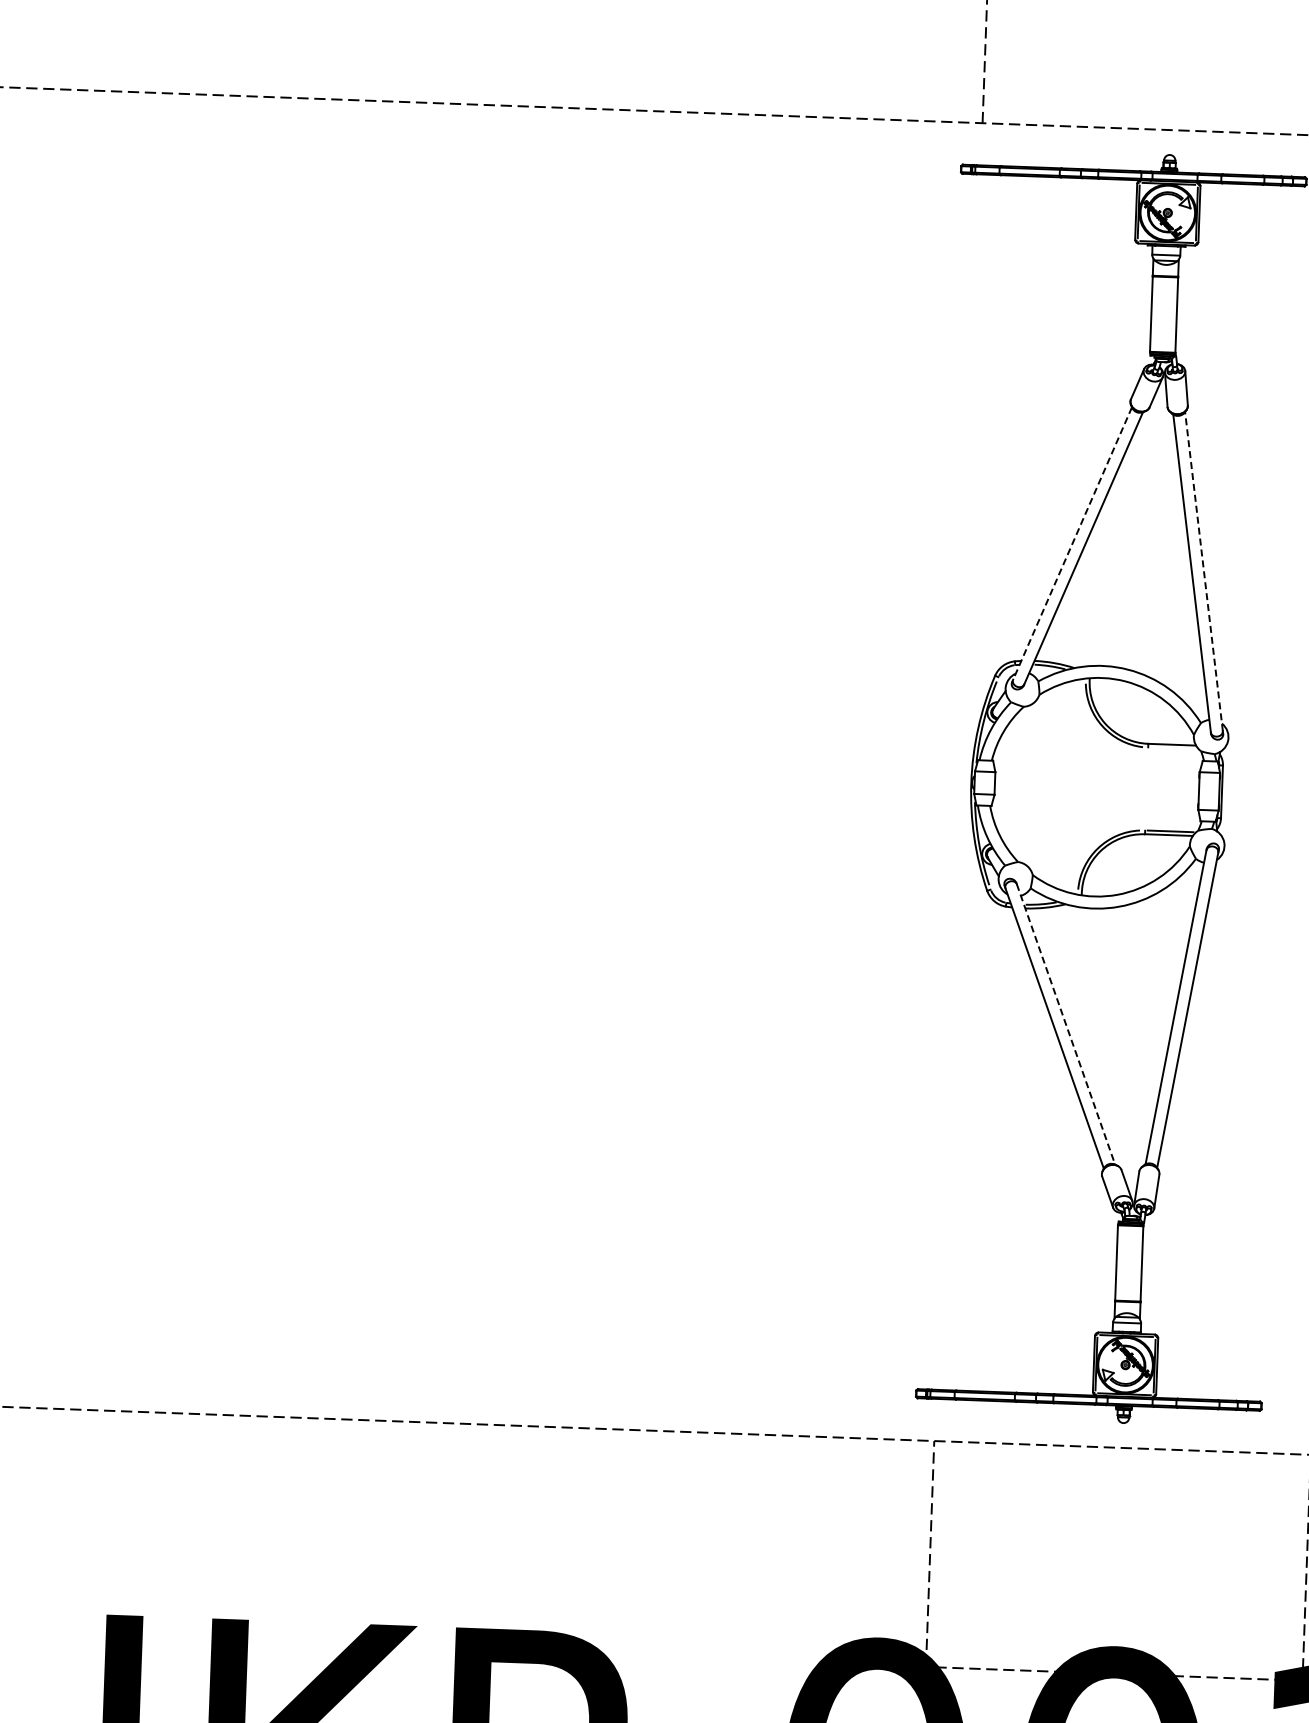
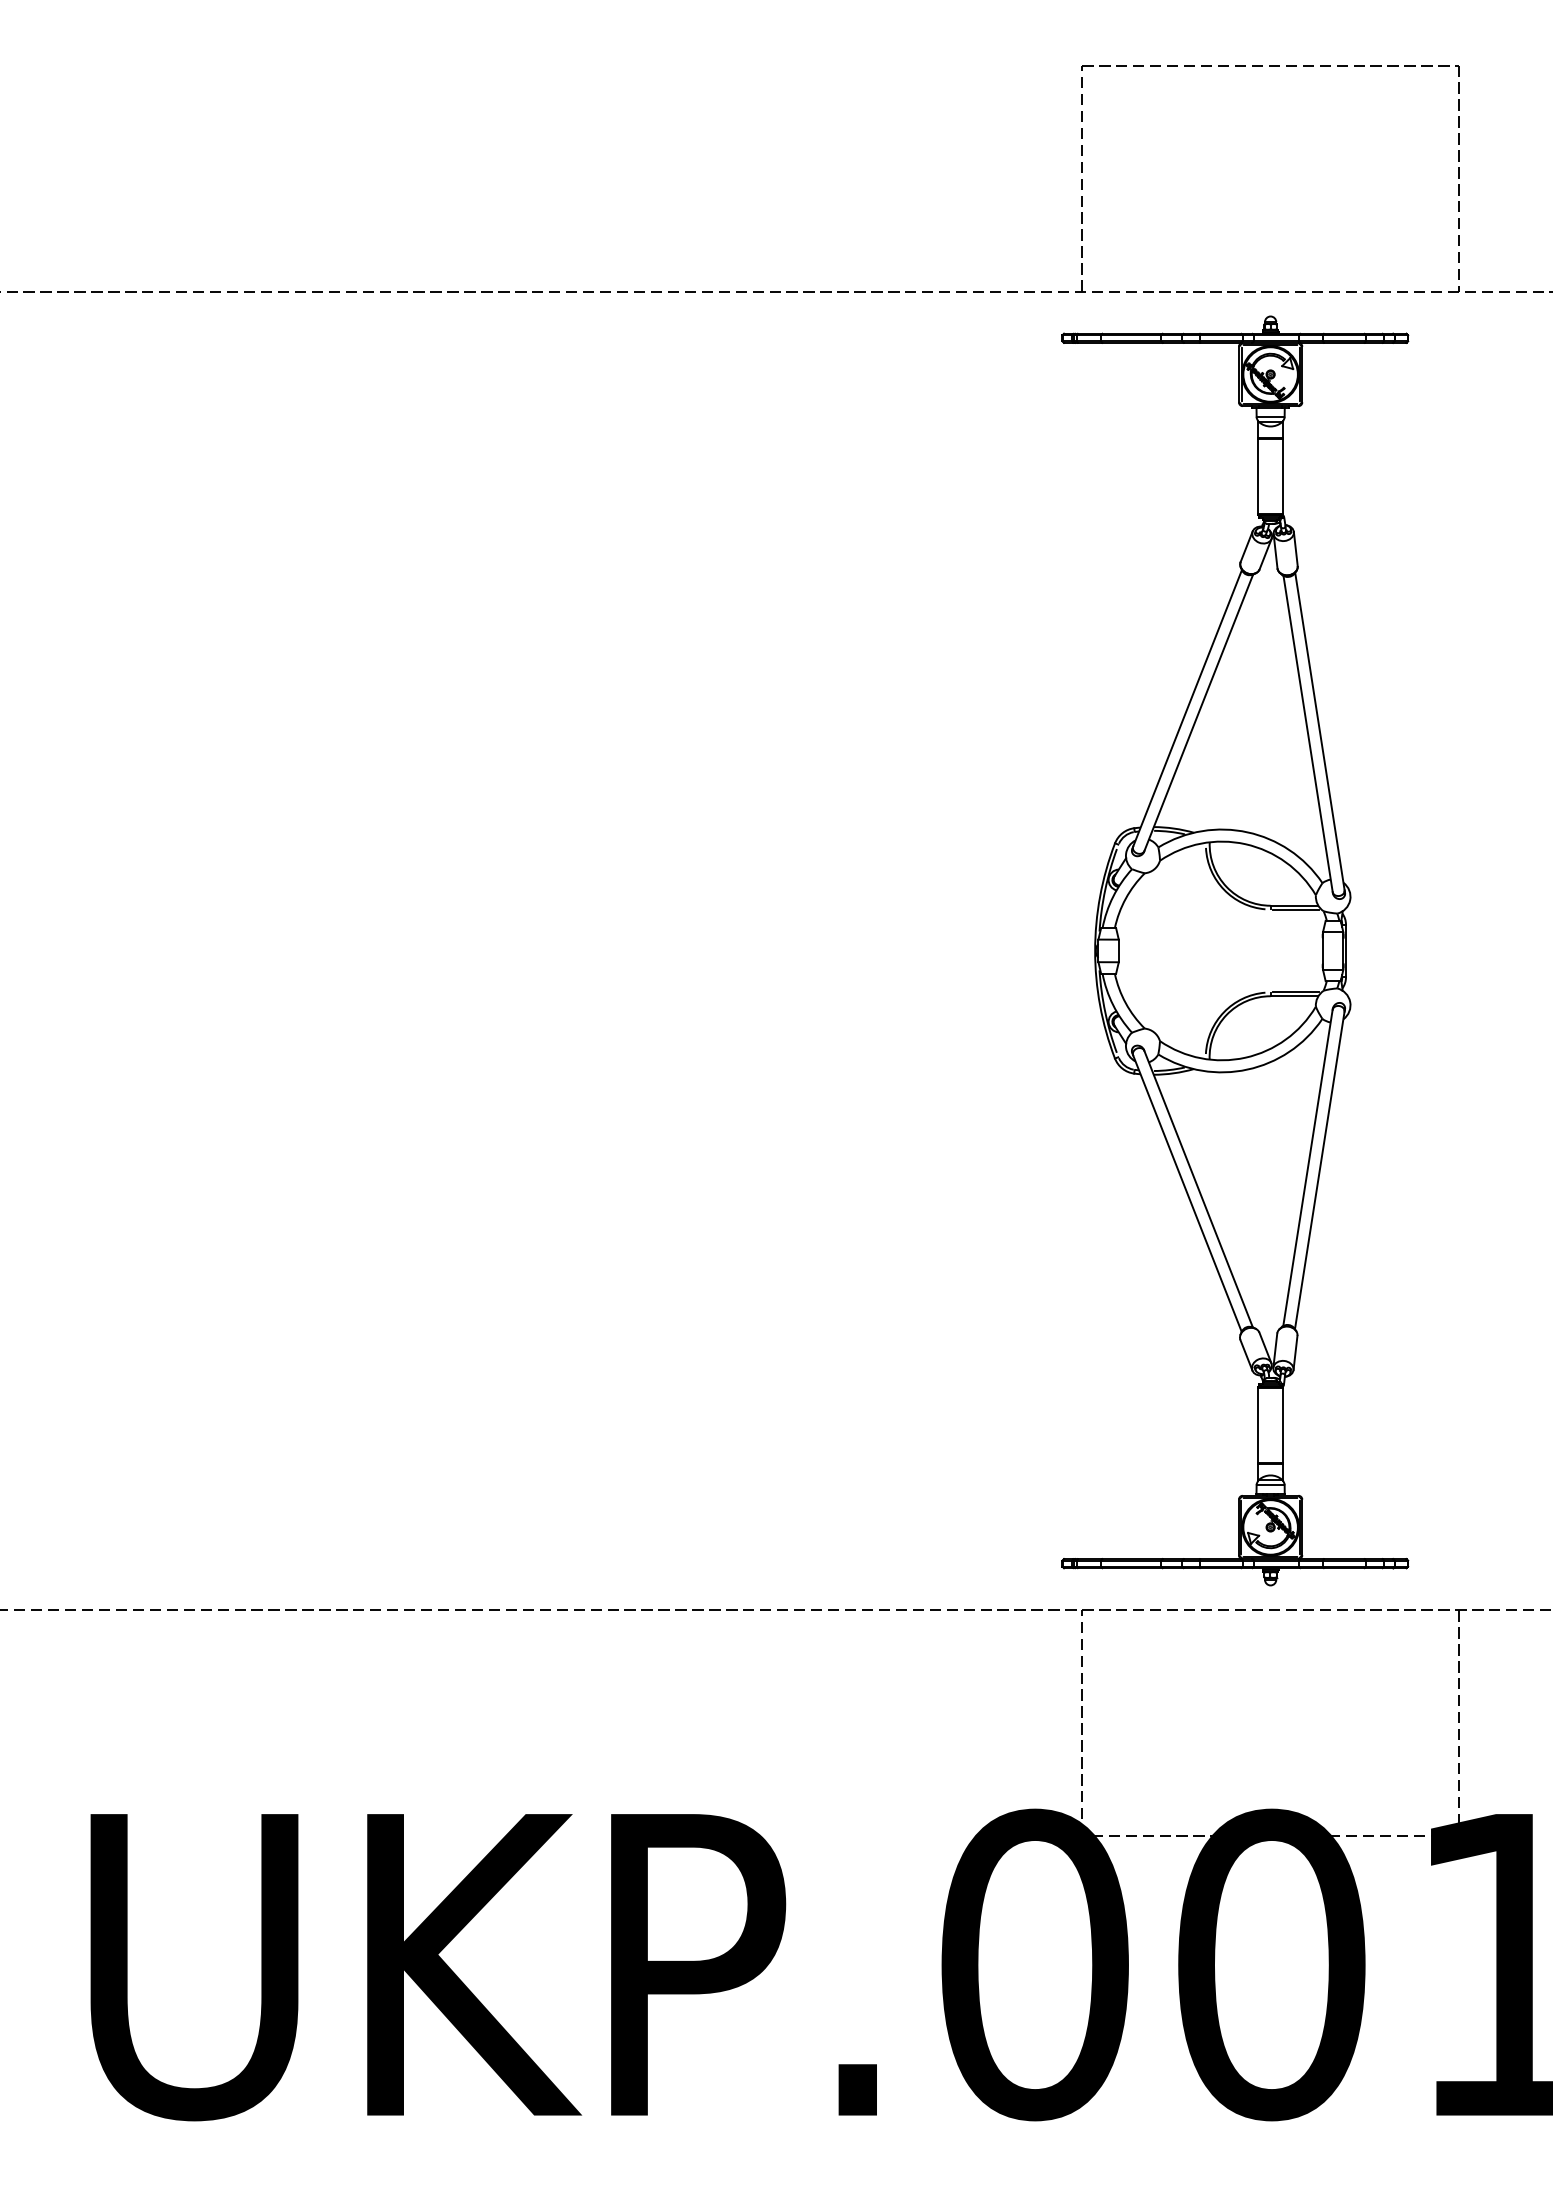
line: (1072, 543) -> (1187, 708), dashed -> solid
line: (1203, 571) -> (1319, 731), dashed -> solid
line: (1173, 748) -> (1295, 909), added
line: (1065, 1024) -> (1198, 1189), dashed -> solid

